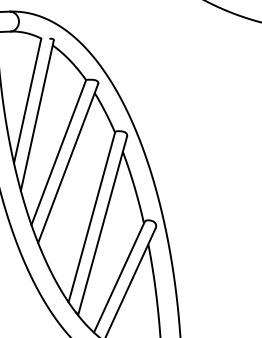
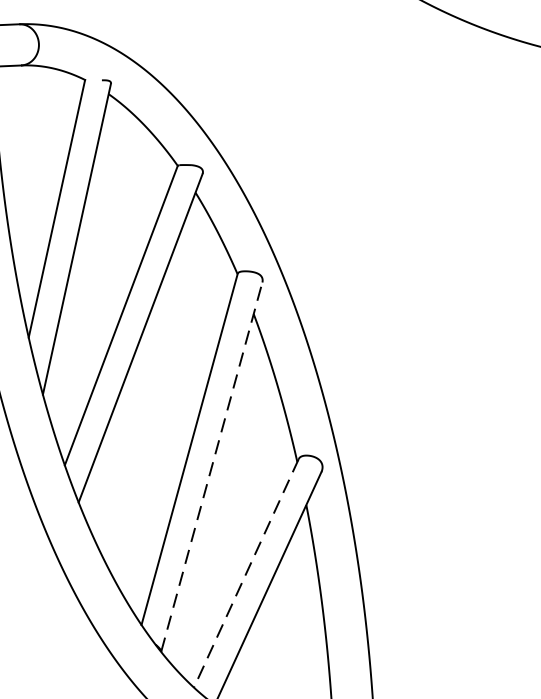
line: (102, 225) -> (211, 466), solid -> dashed
line: (119, 277) -> (246, 573), solid -> dashed

